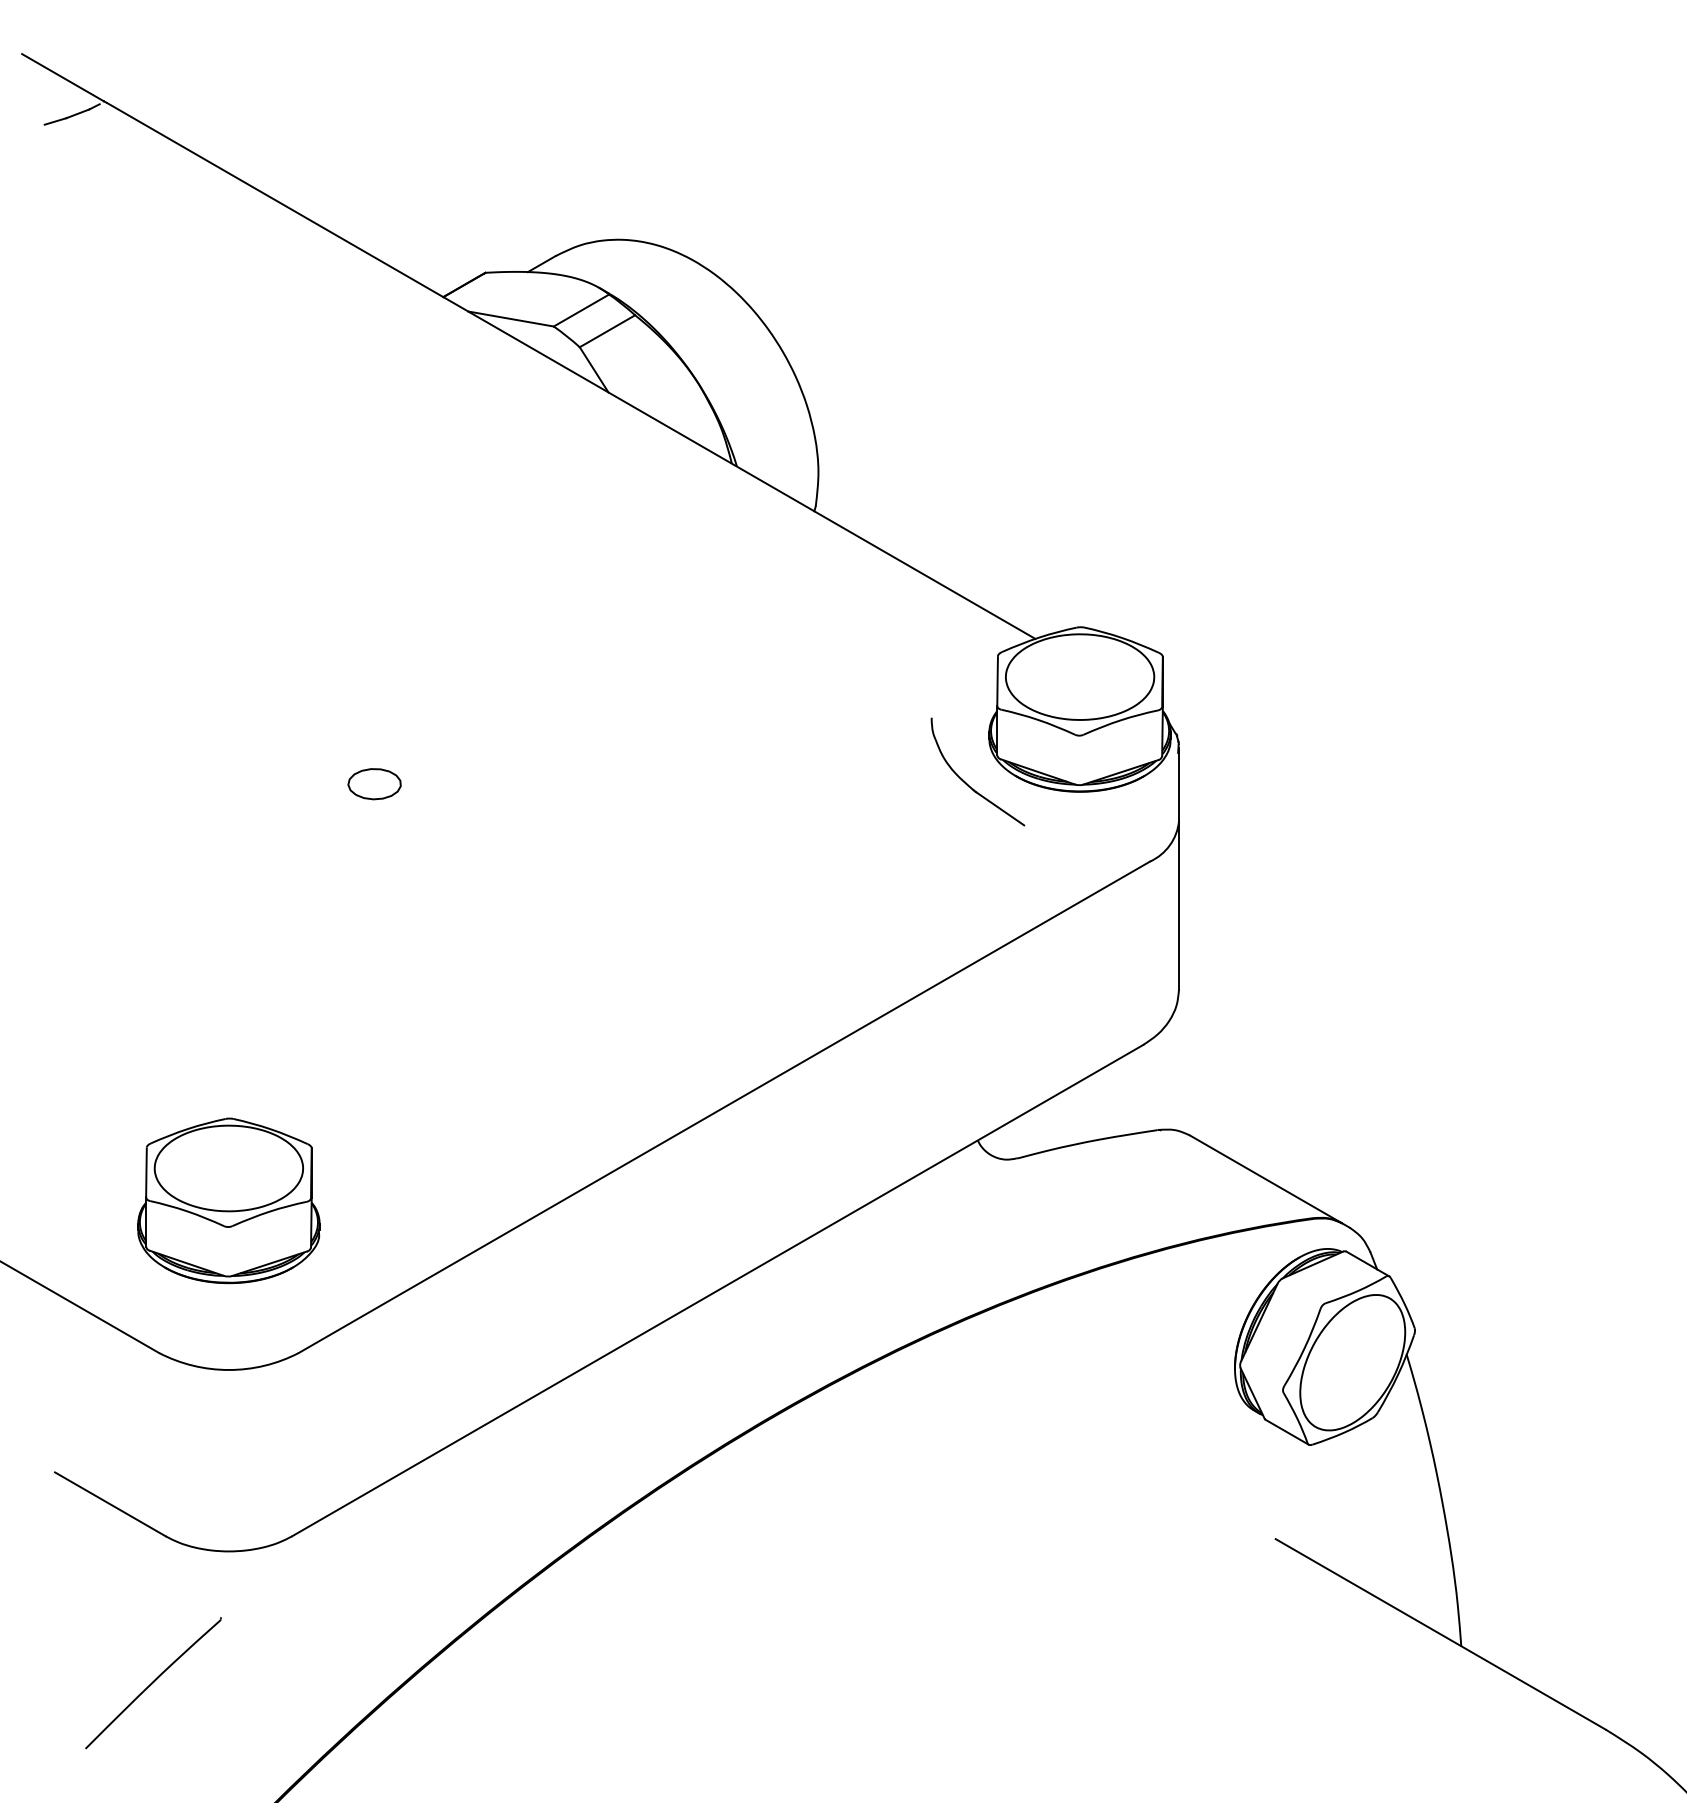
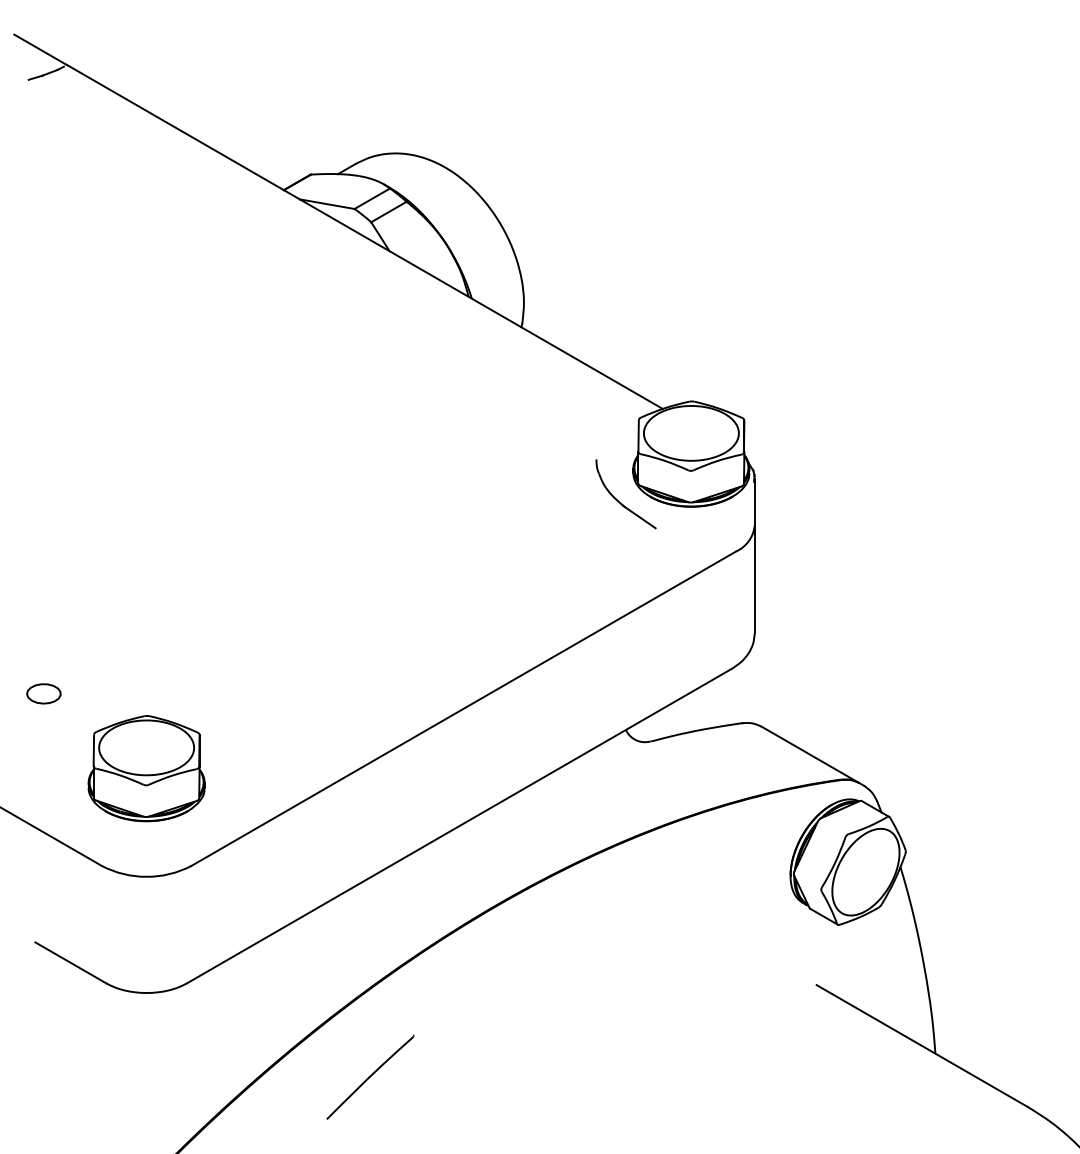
part: (373, 783) -> (43, 693), moved
part: (153, 1681) -> (370, 1076), moved

